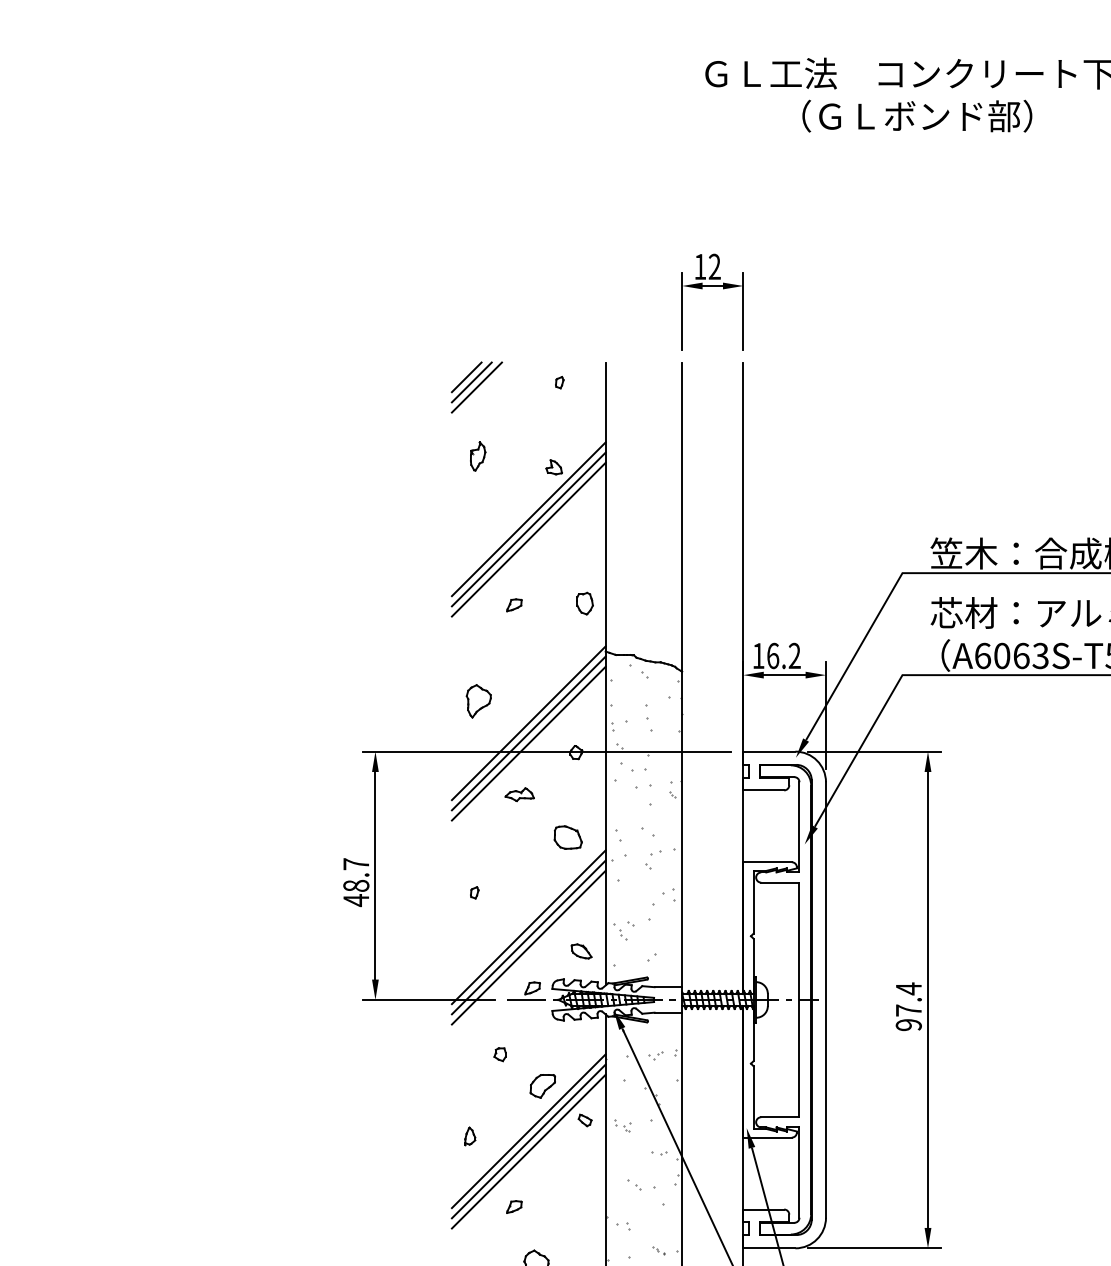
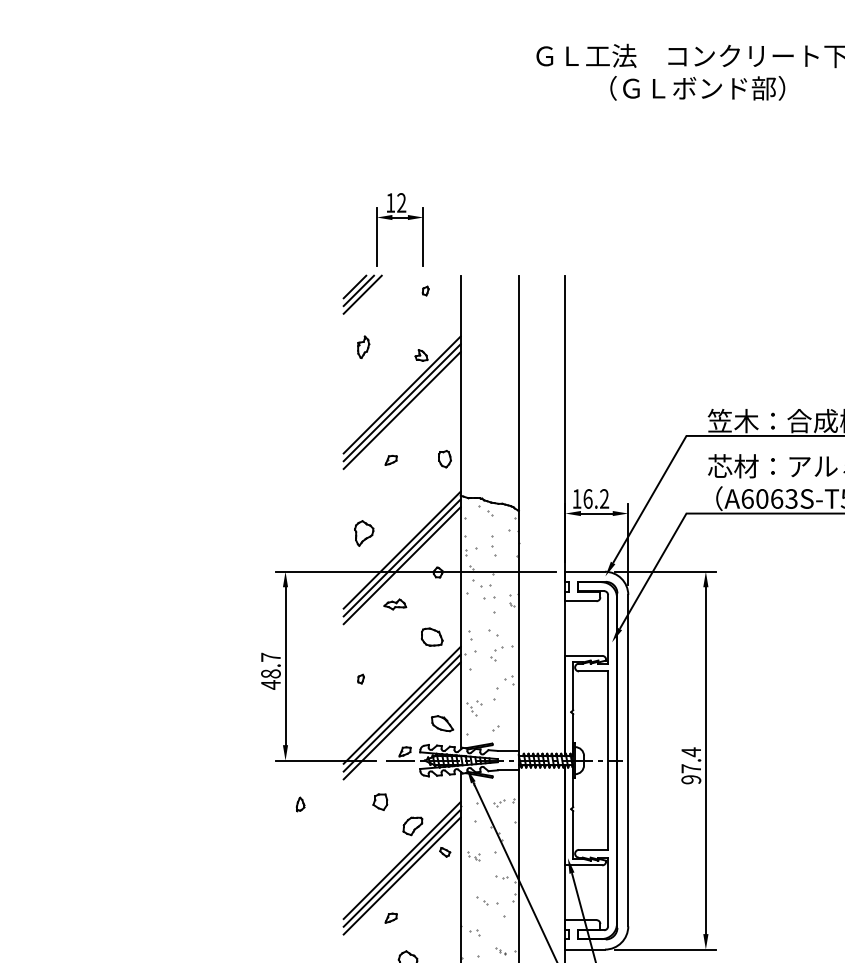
part: (711, 287) -> (399, 218), moved
part: (580, 951) -> (441, 723), size x1.4
part: (500, 1054) -> (380, 802), size x1.6
part: (470, 1136) -> (300, 804), moved

